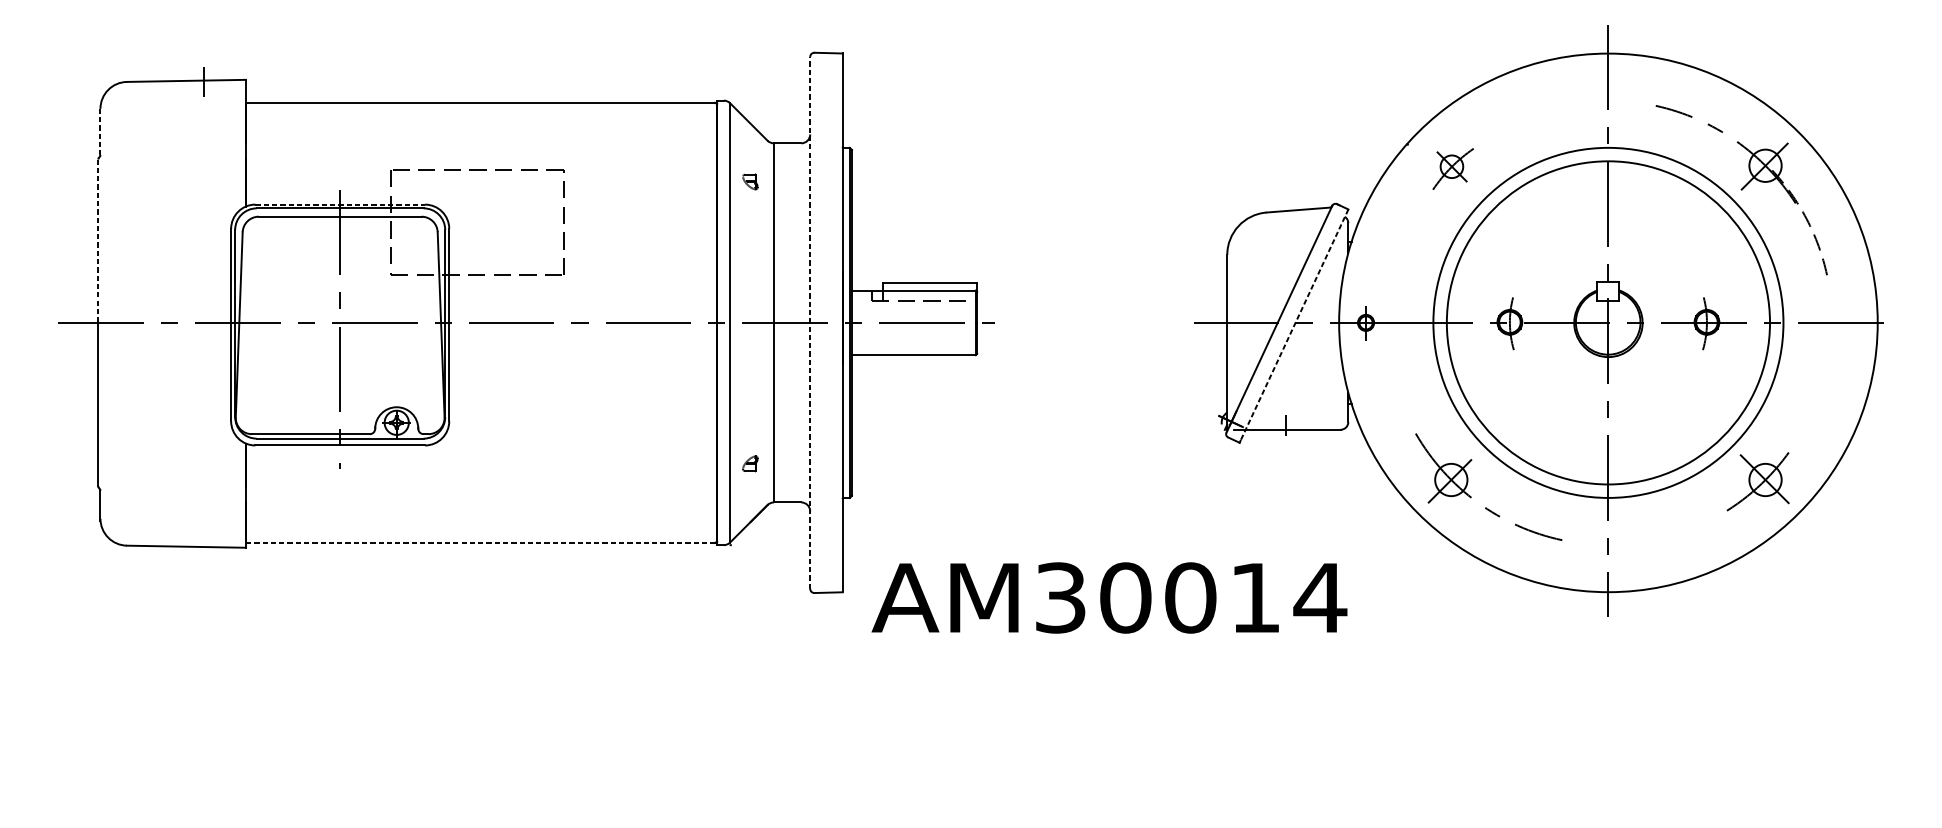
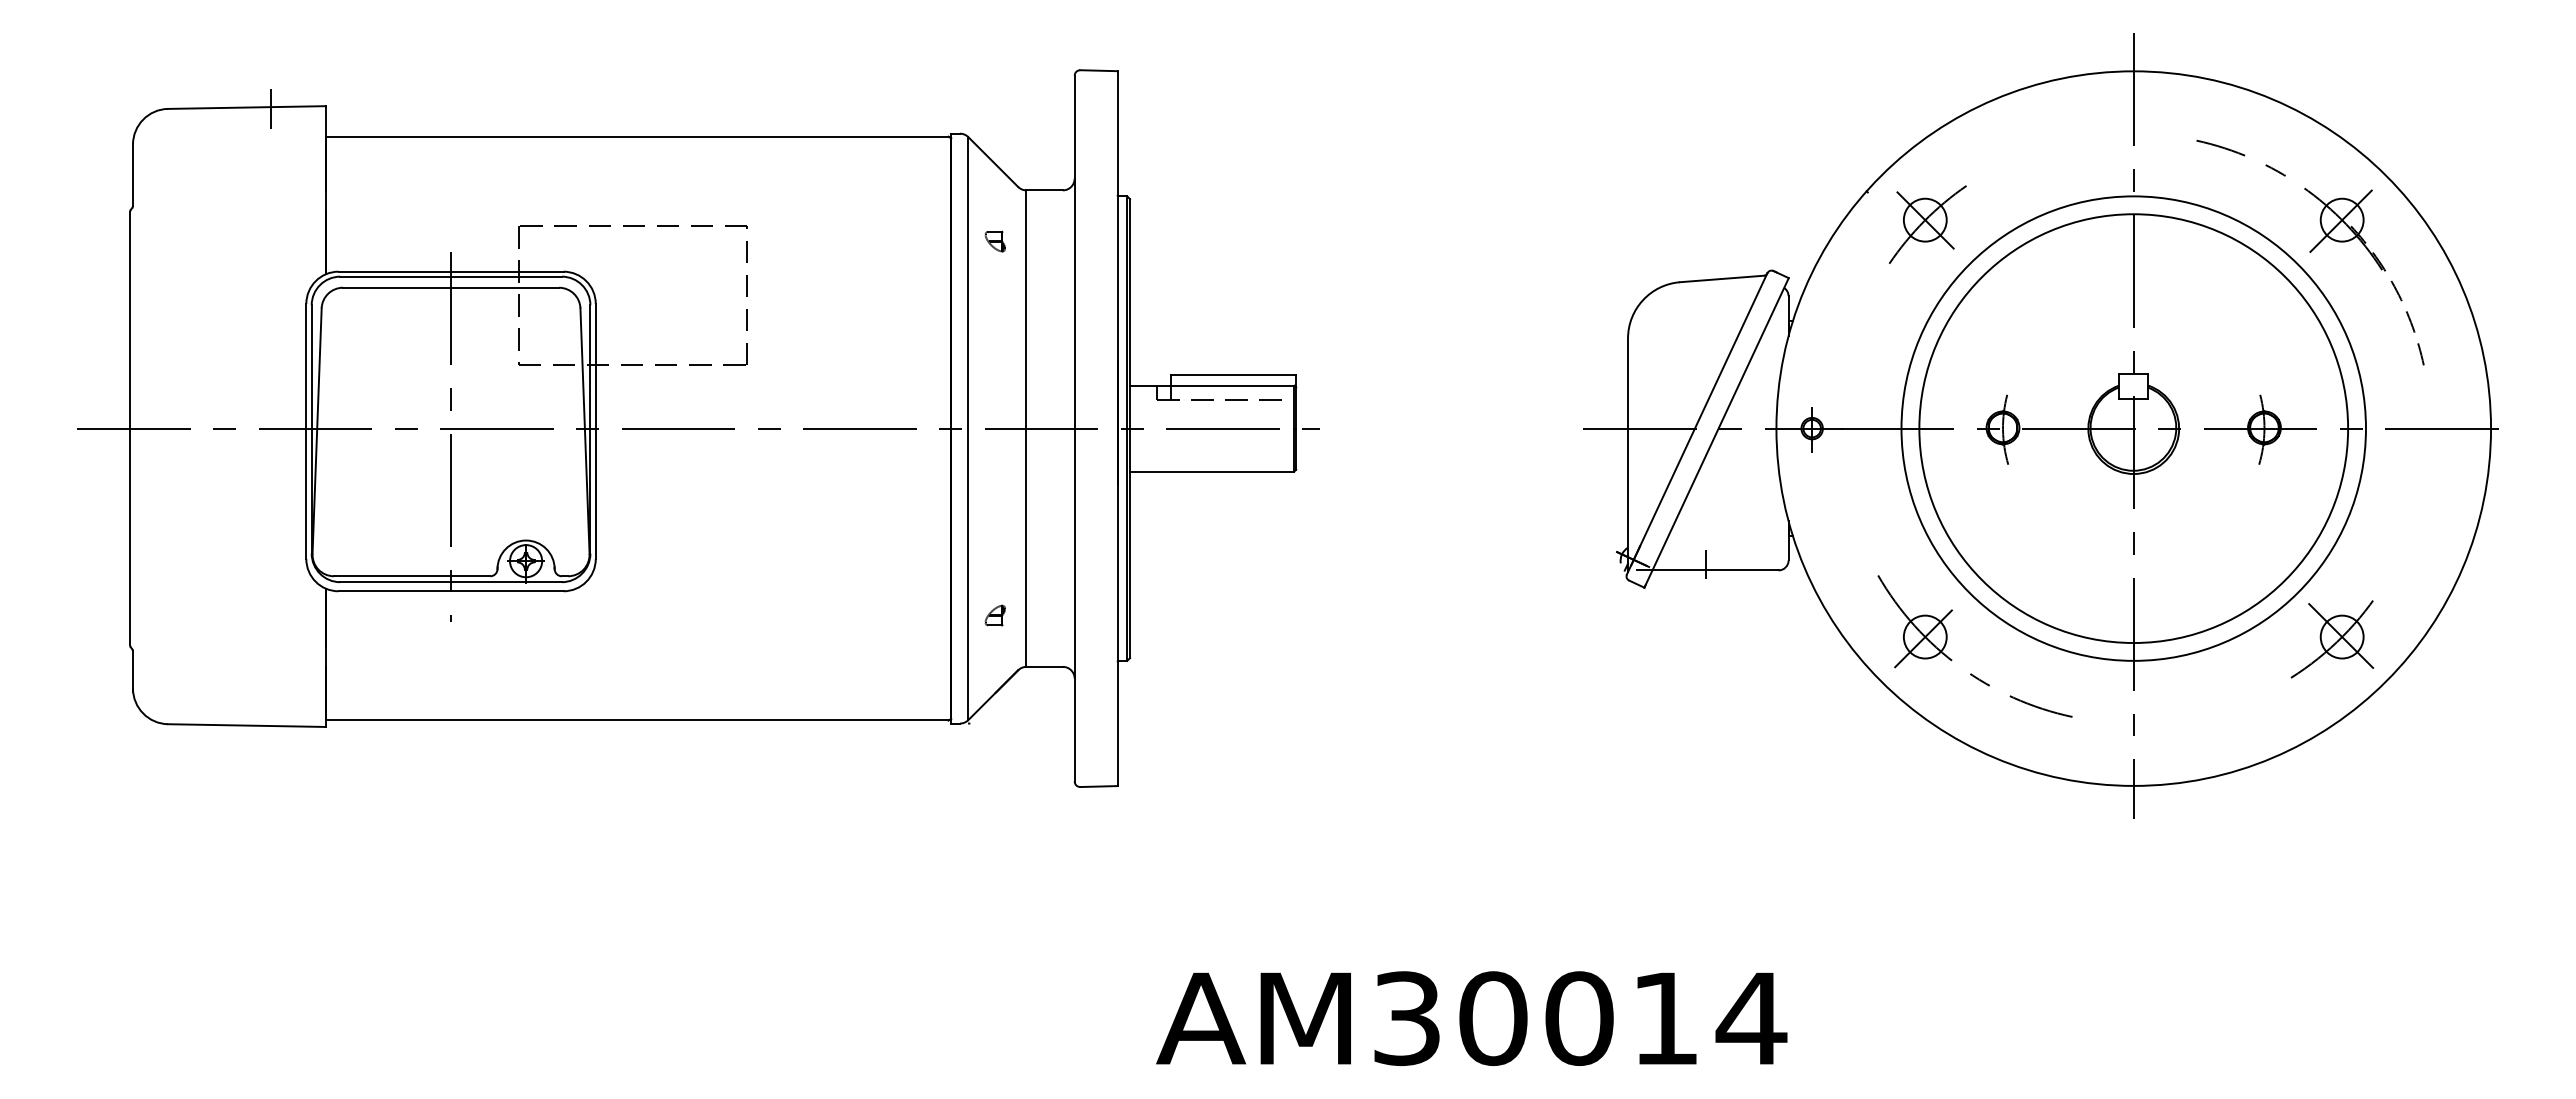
line: (100, 132) -> (133, 175), dashed -> solid
part: (1452, 169) -> (1927, 224), size x1.43
line: (340, 204) -> (451, 271), dashed -> solid
line: (98, 241) -> (130, 320), dashed -> solid
line: (810, 322) -> (1074, 428), dashed -> solid
line: (1293, 325) -> (1716, 432), dashed -> solid
line: (481, 542) -> (638, 720), dashed -> solid
text: (1109, 597) -> (1471, 1018), moved

